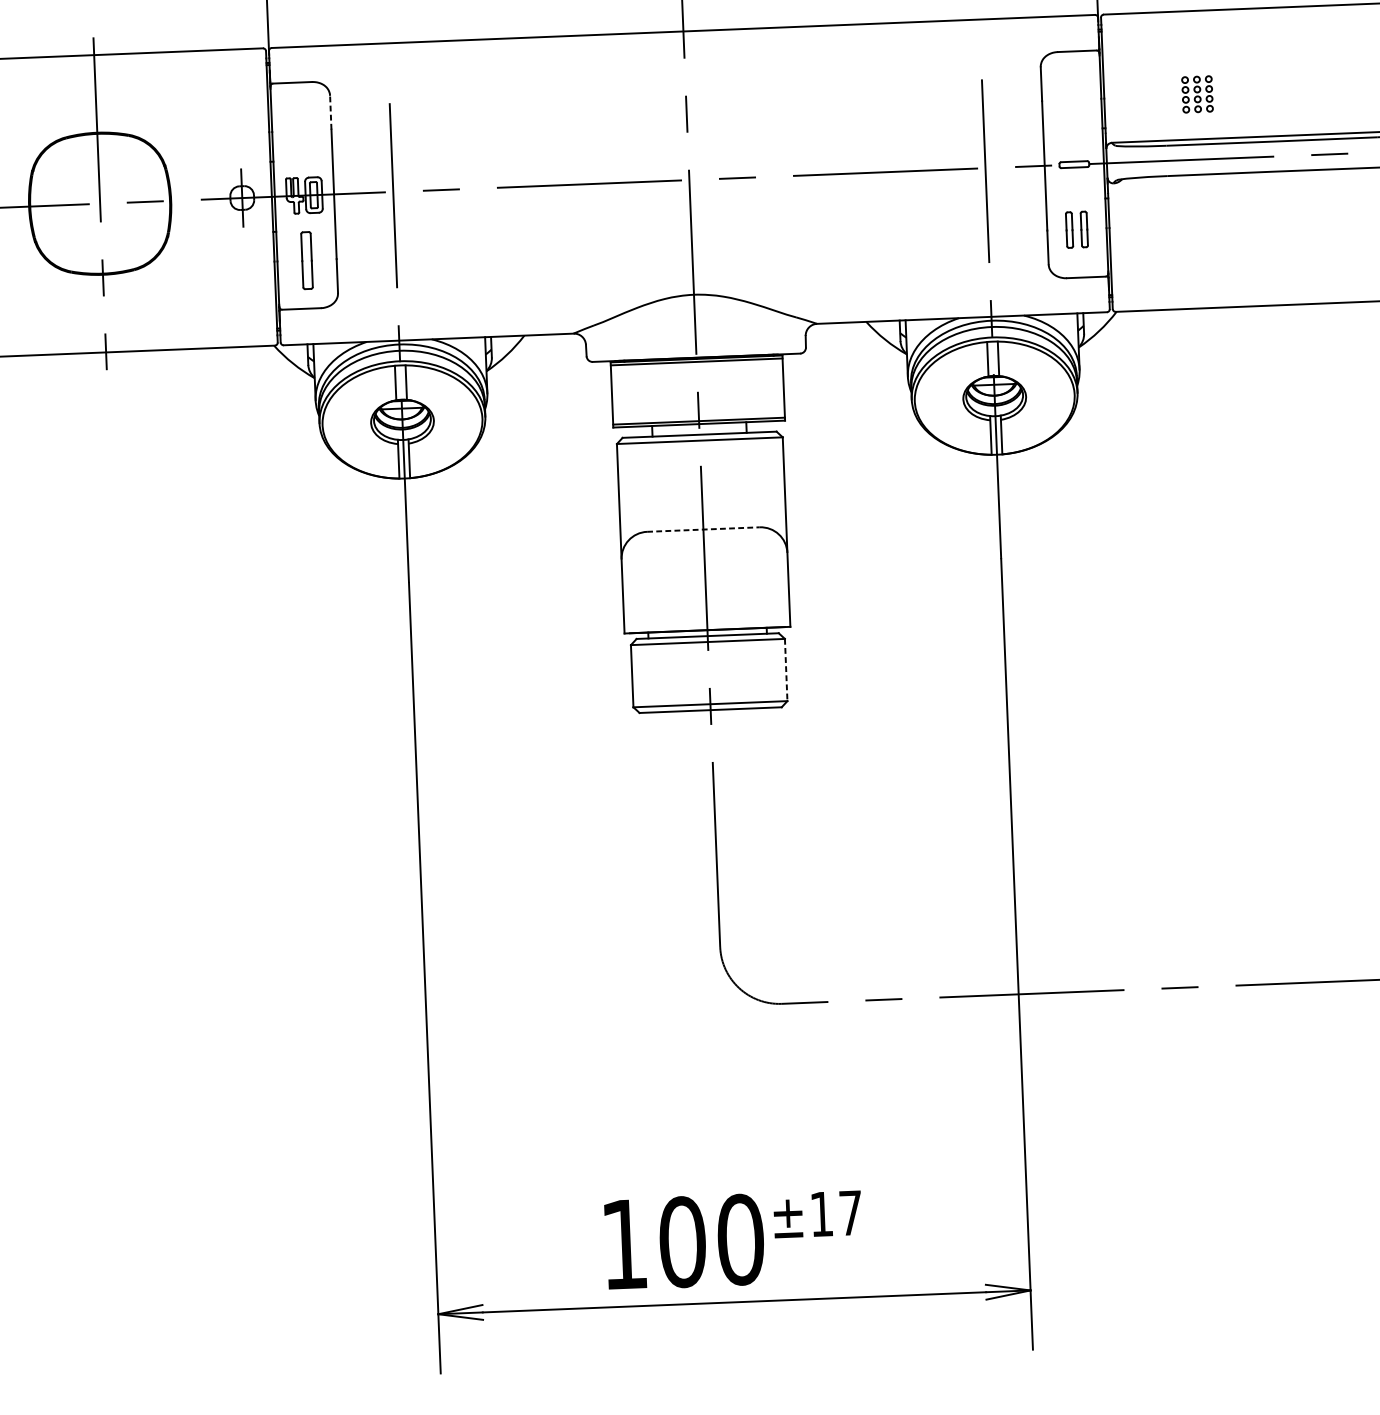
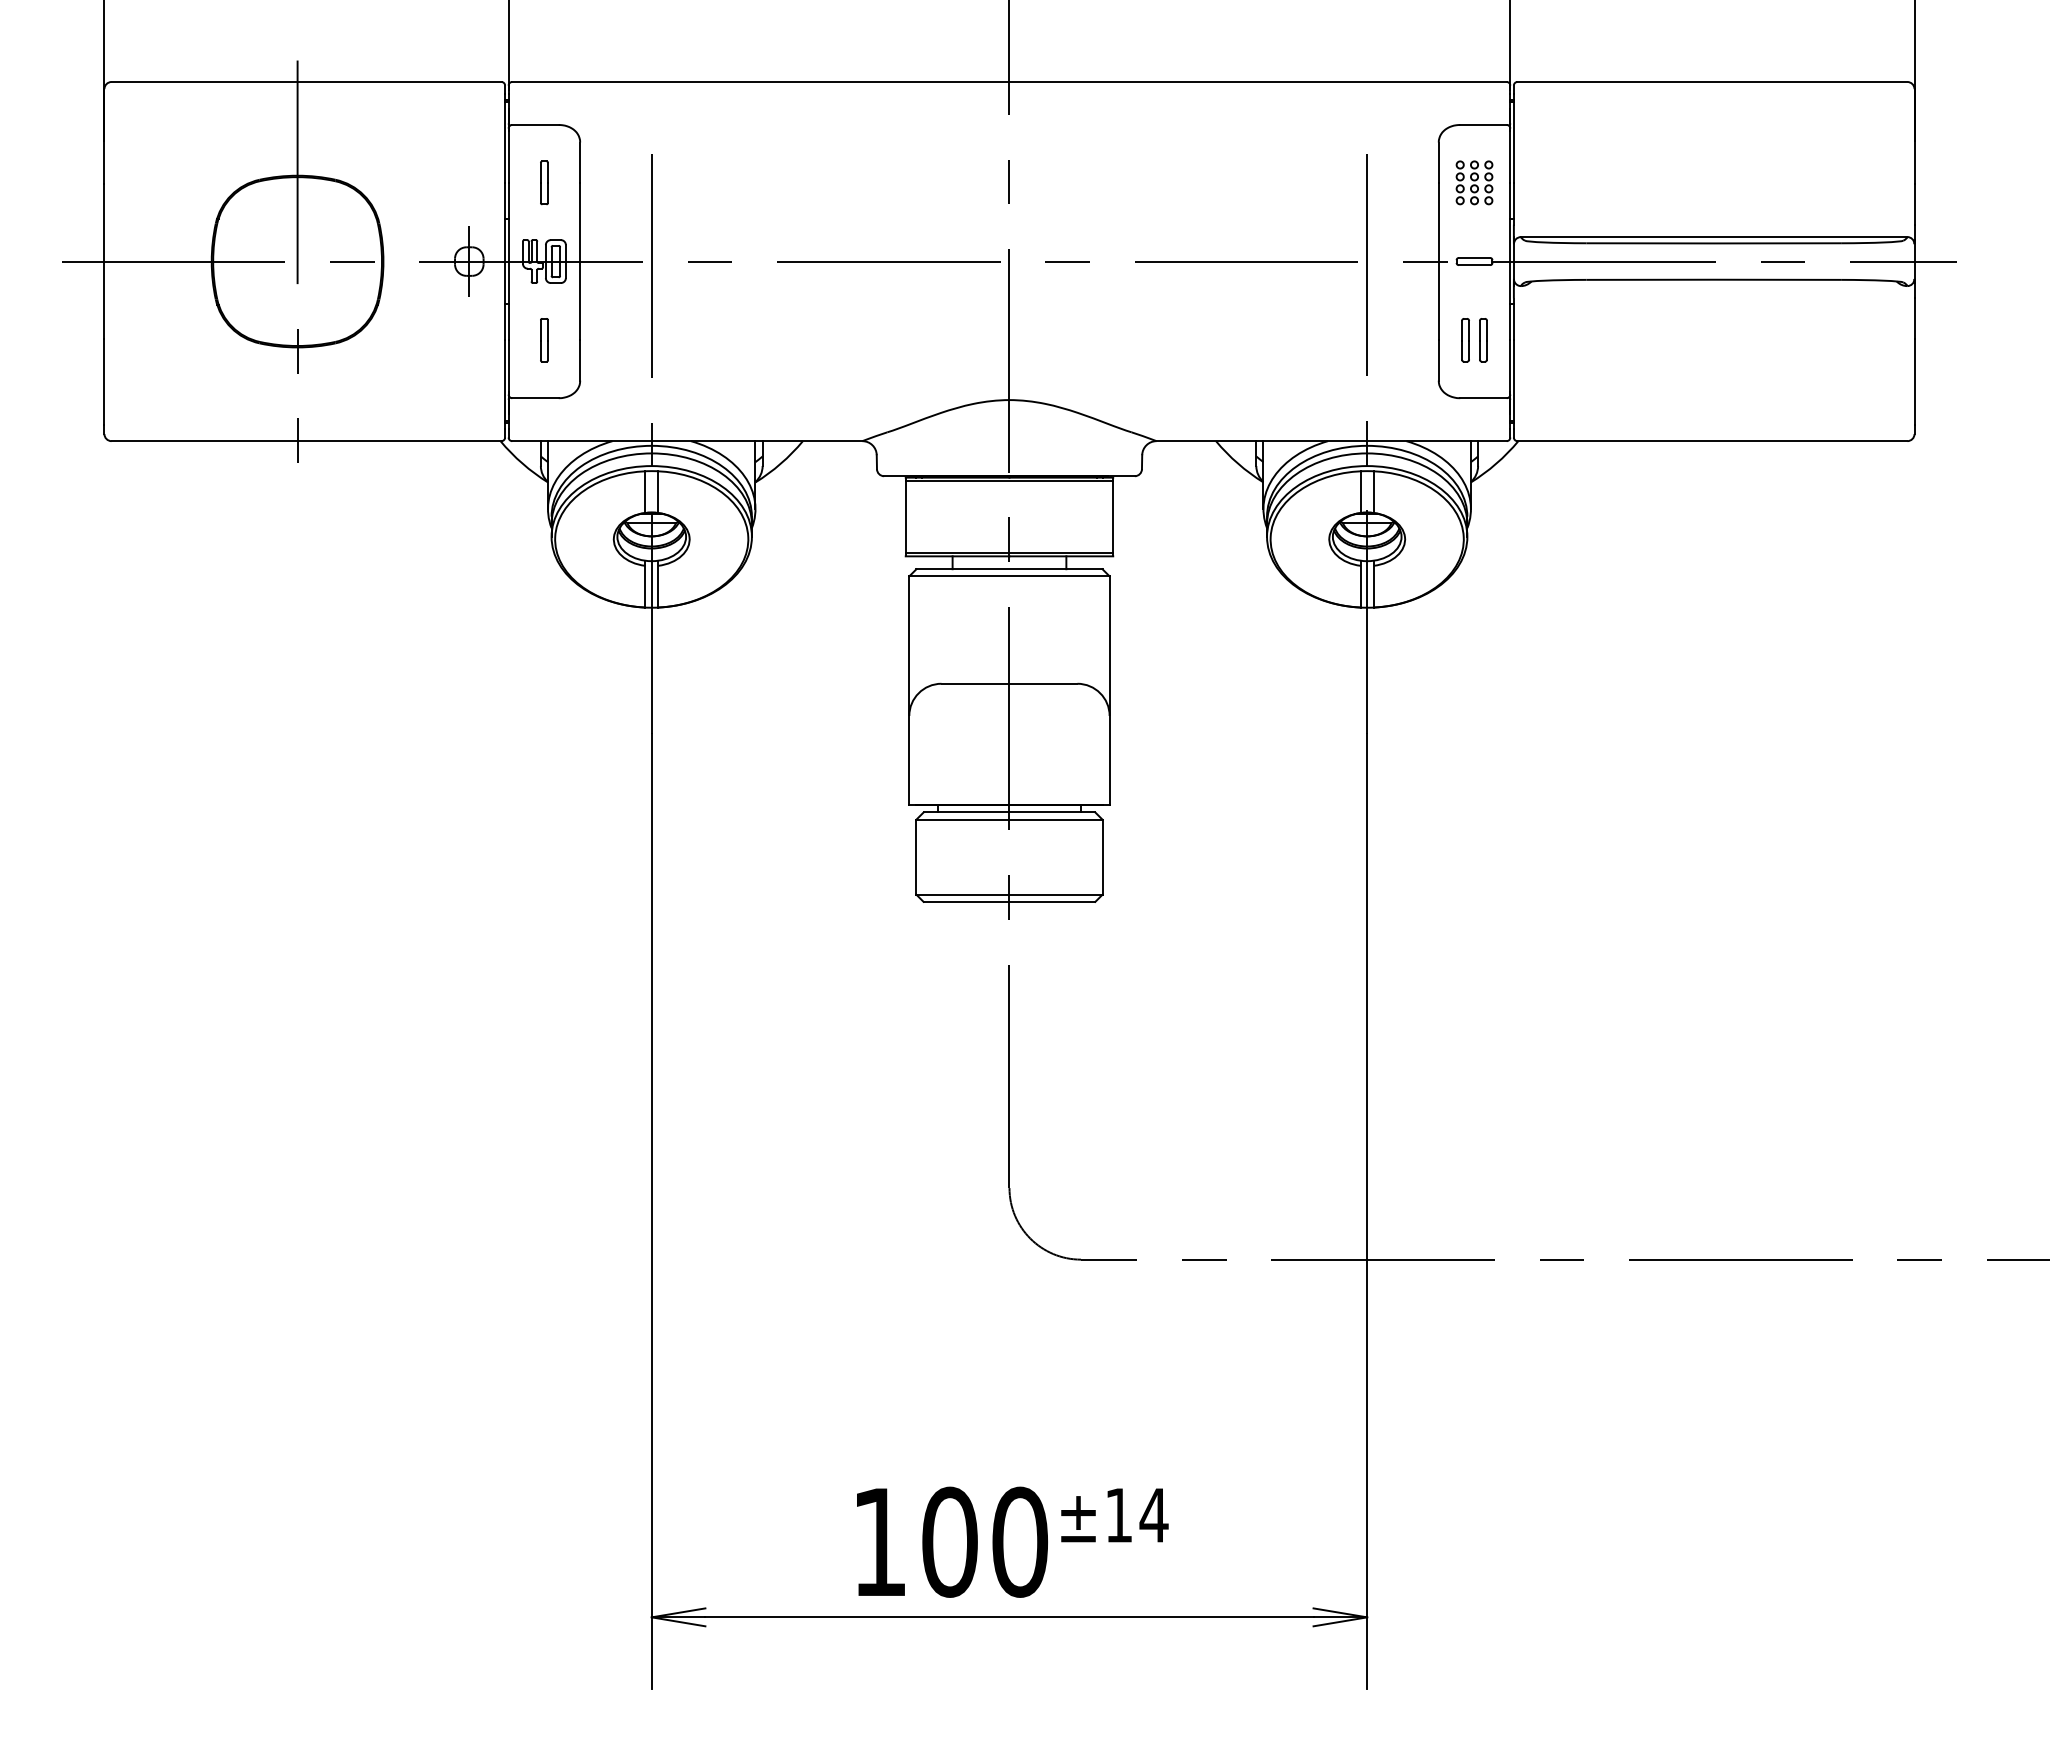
part: (1197, 94) -> (1474, 182), moved
line: (331, 112) -> (580, 162), dashed -> solid
part: (301, 130) -> (544, 182), added
part: (307, 260) -> (544, 340), size x0.62
line: (703, 529) -> (1009, 683), dashed -> solid
line: (786, 670) -> (1102, 857), dashed -> solid
text: (850, 1213) -> (1153, 1515), ±17 -> ±14

